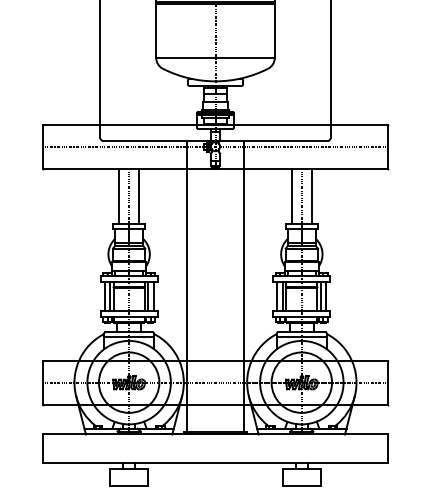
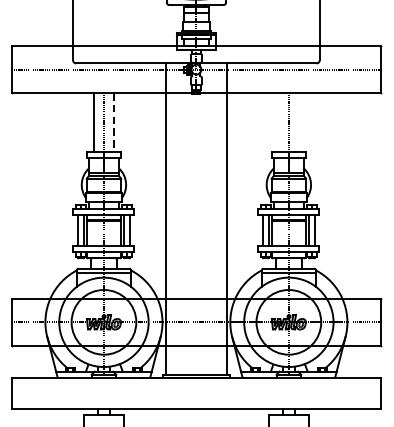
line: (292, 195) -> (278, 121), removed
line: (311, 195) -> (299, 121), removed
line: (138, 196) -> (113, 122), solid -> dashed

